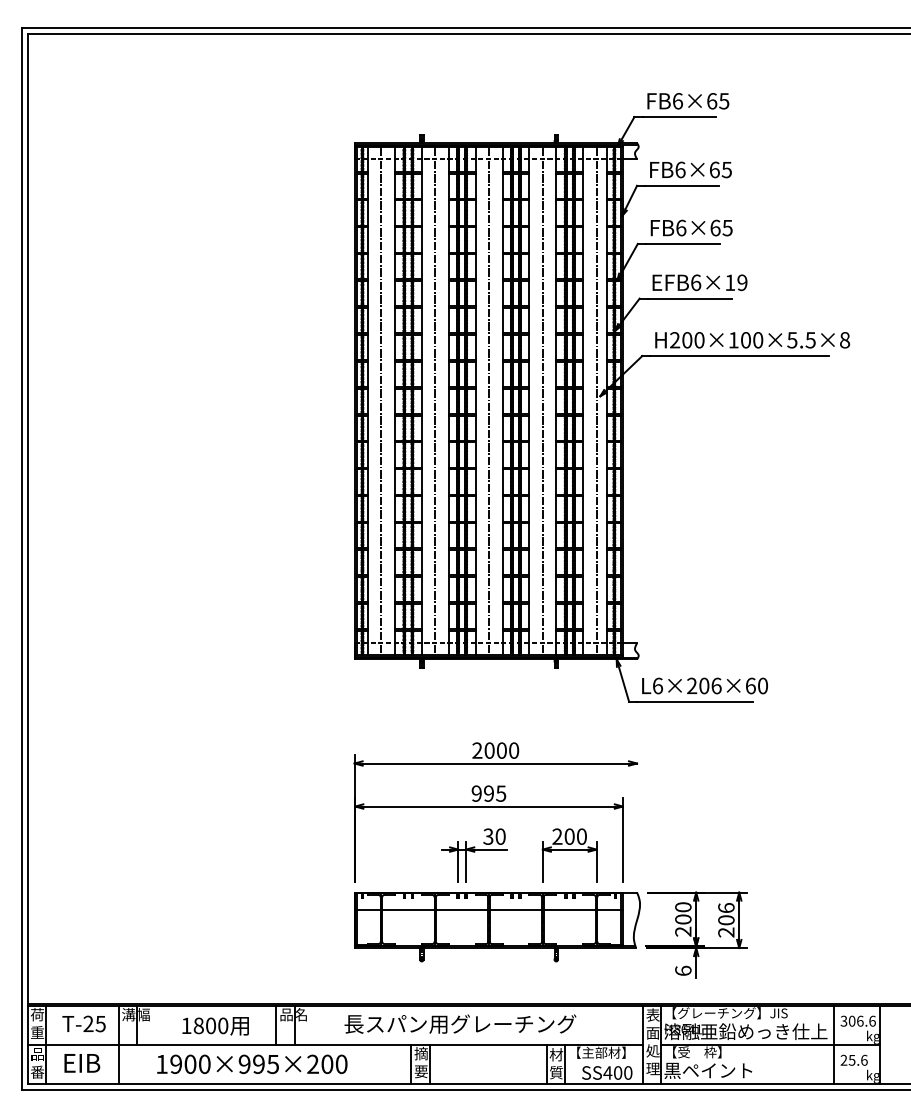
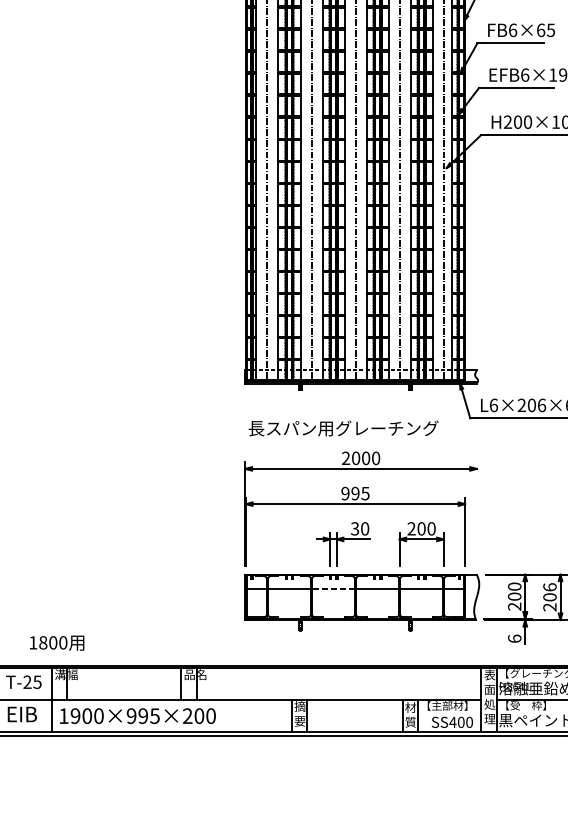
line: (461, 910) -> (333, 589), solid -> dashed
text: (460, 1023) -> (343, 427), moved
text: (215, 1026) -> (56, 643), moved
text: (252, 1063) -> (138, 715), moved

